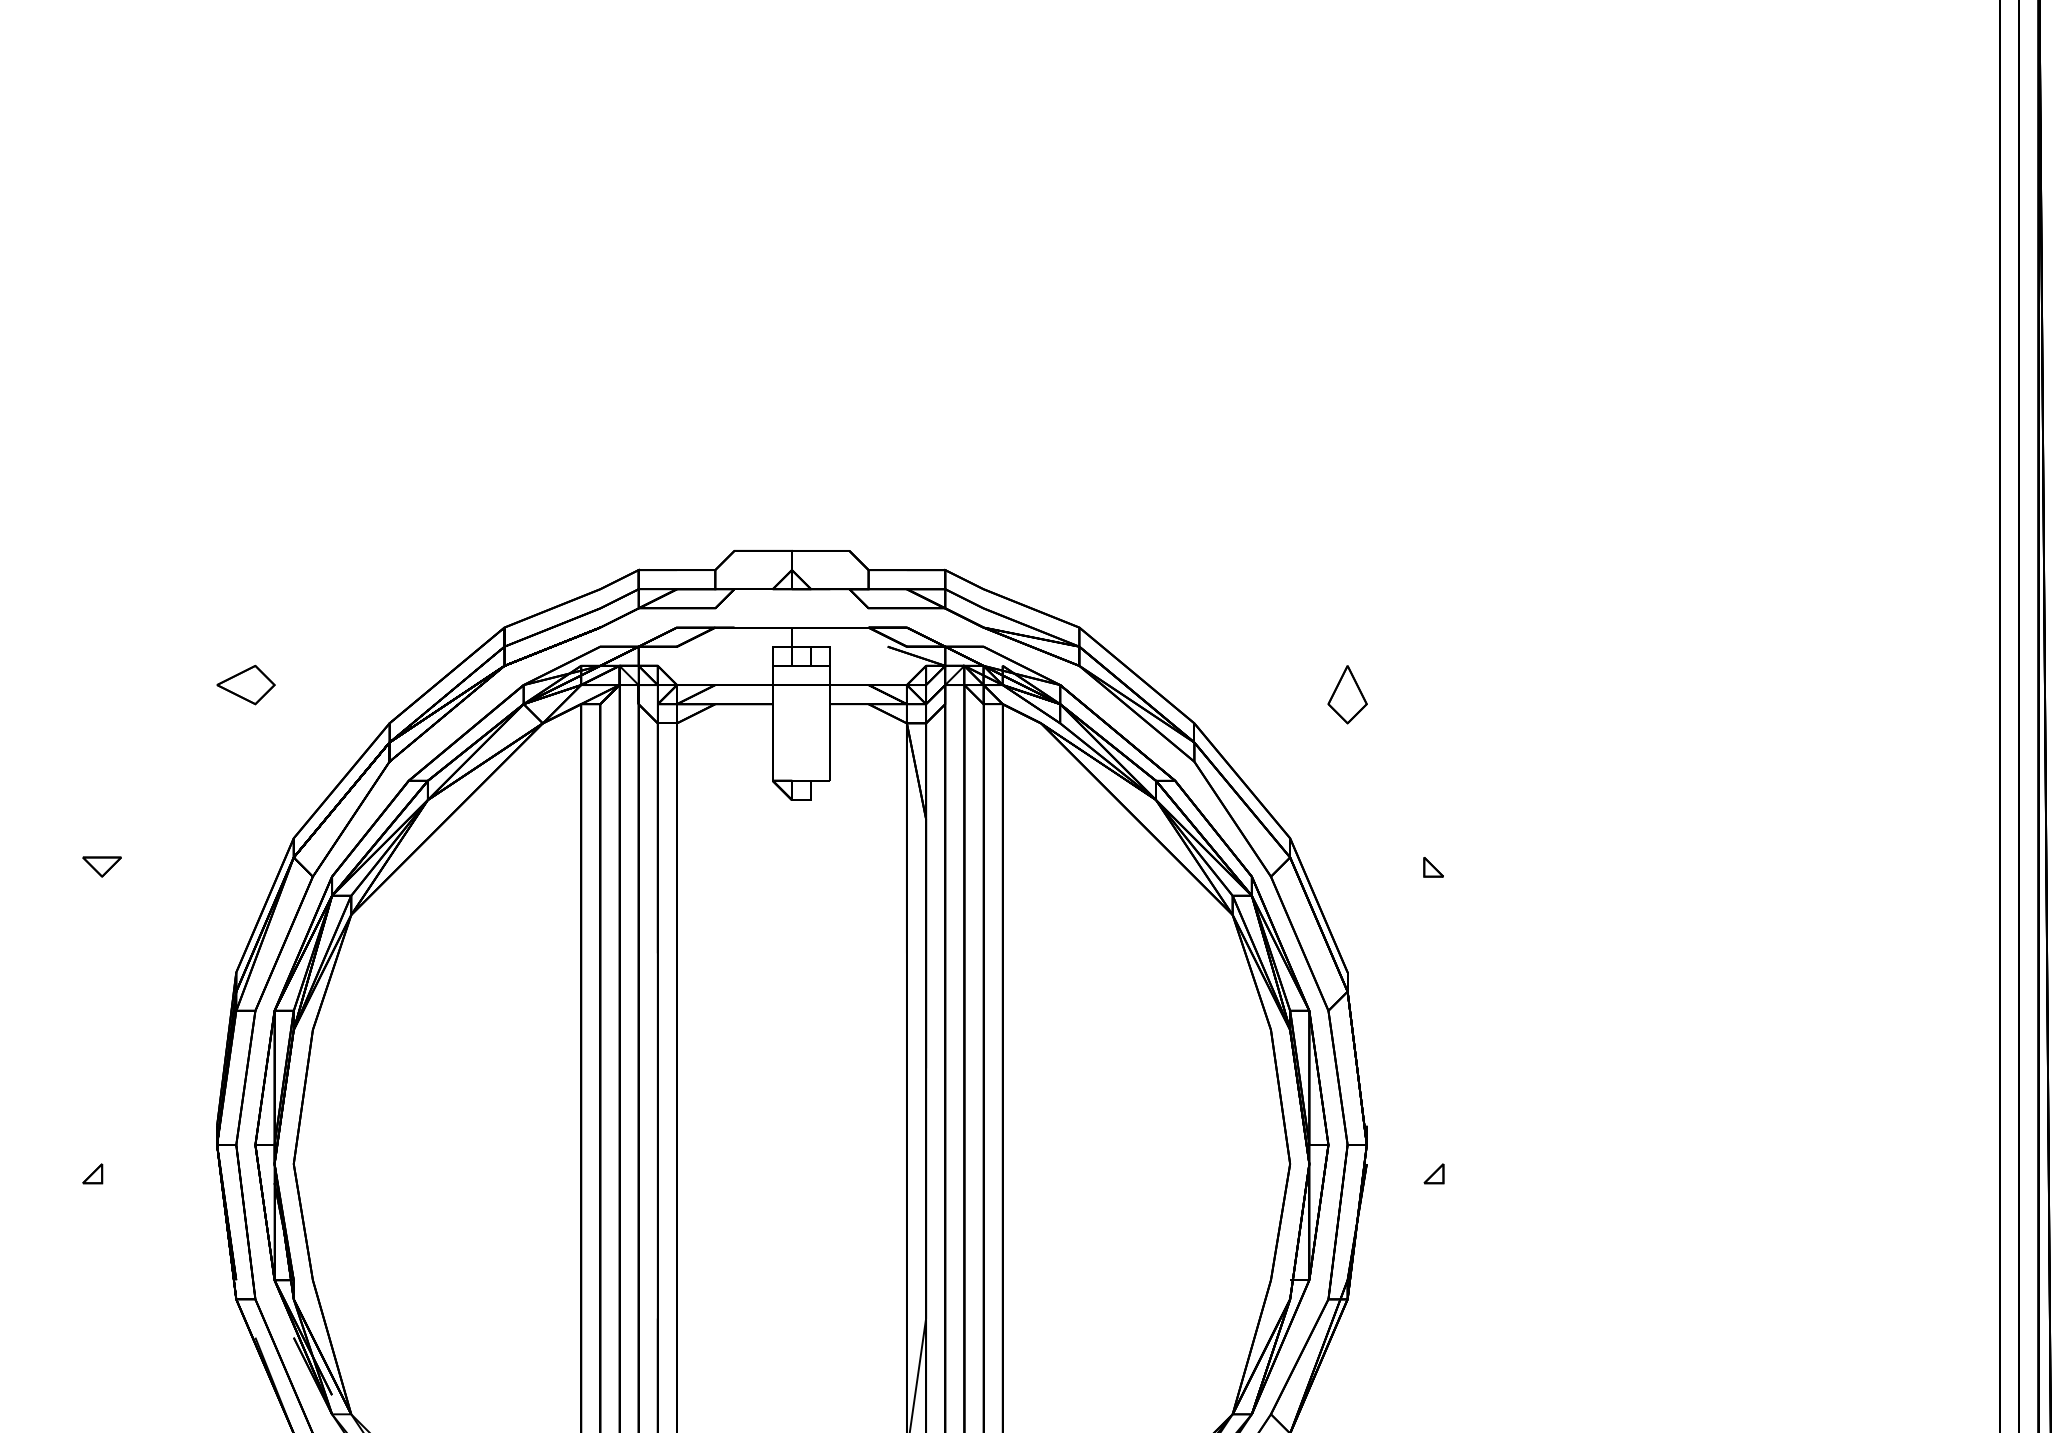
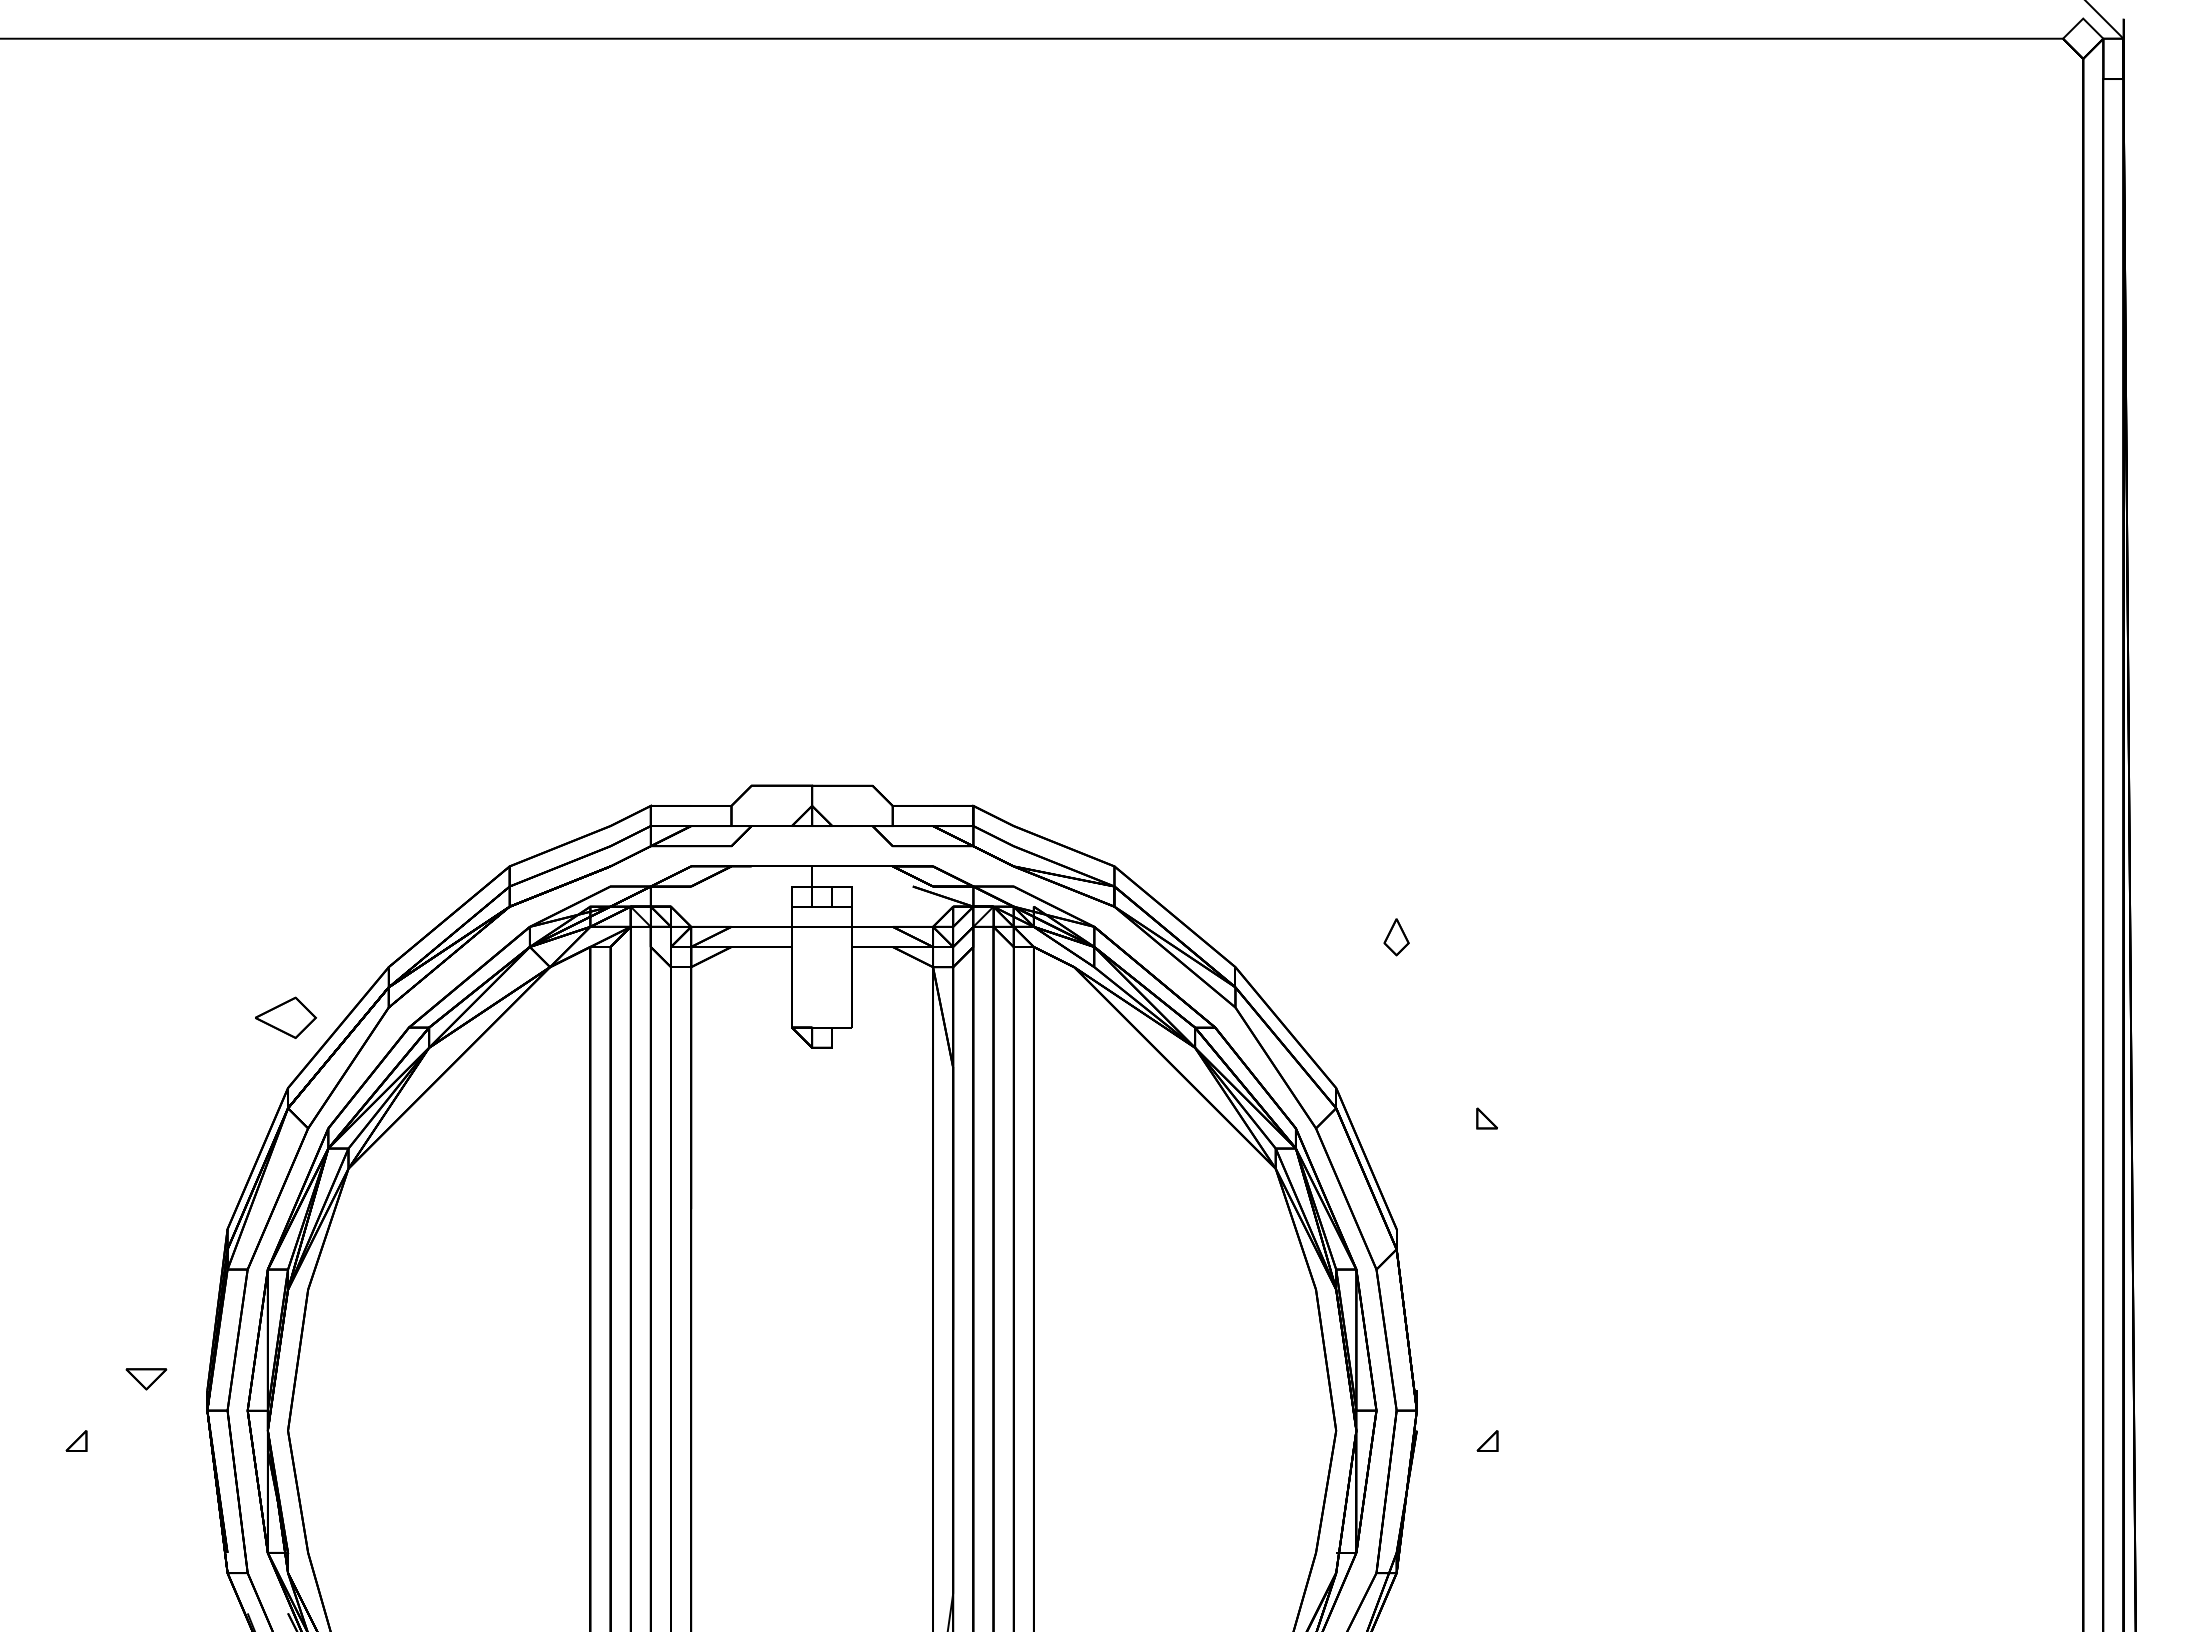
part: (245, 684) -> (285, 1017), moved
part: (1347, 695) -> (1396, 937), size x0.6
part: (102, 867) -> (146, 1379), moved

